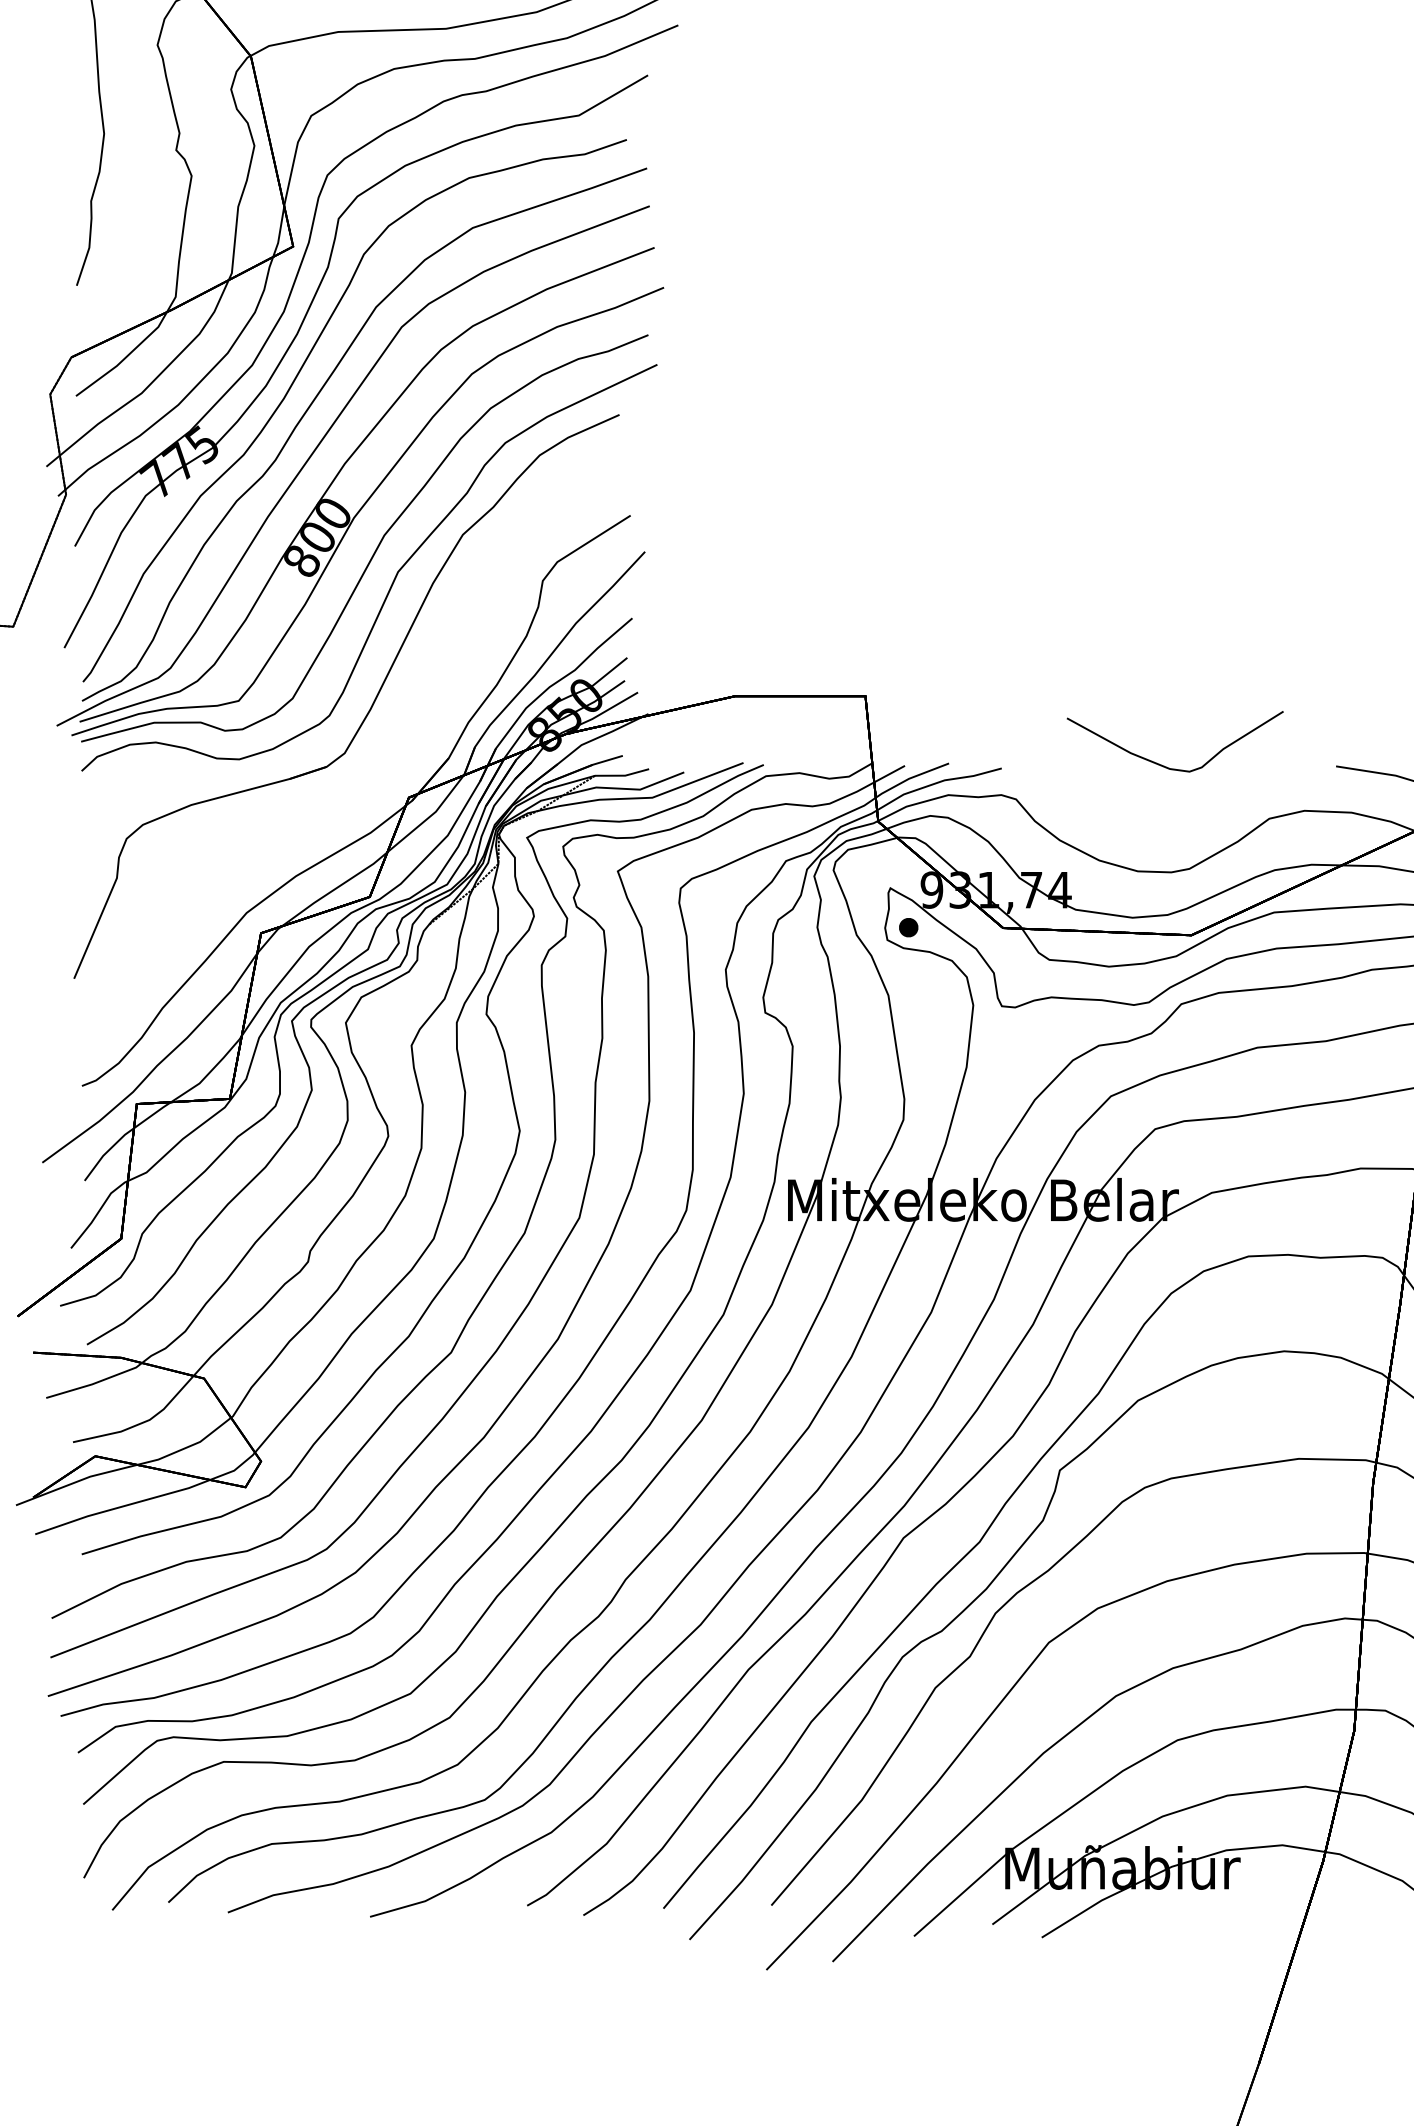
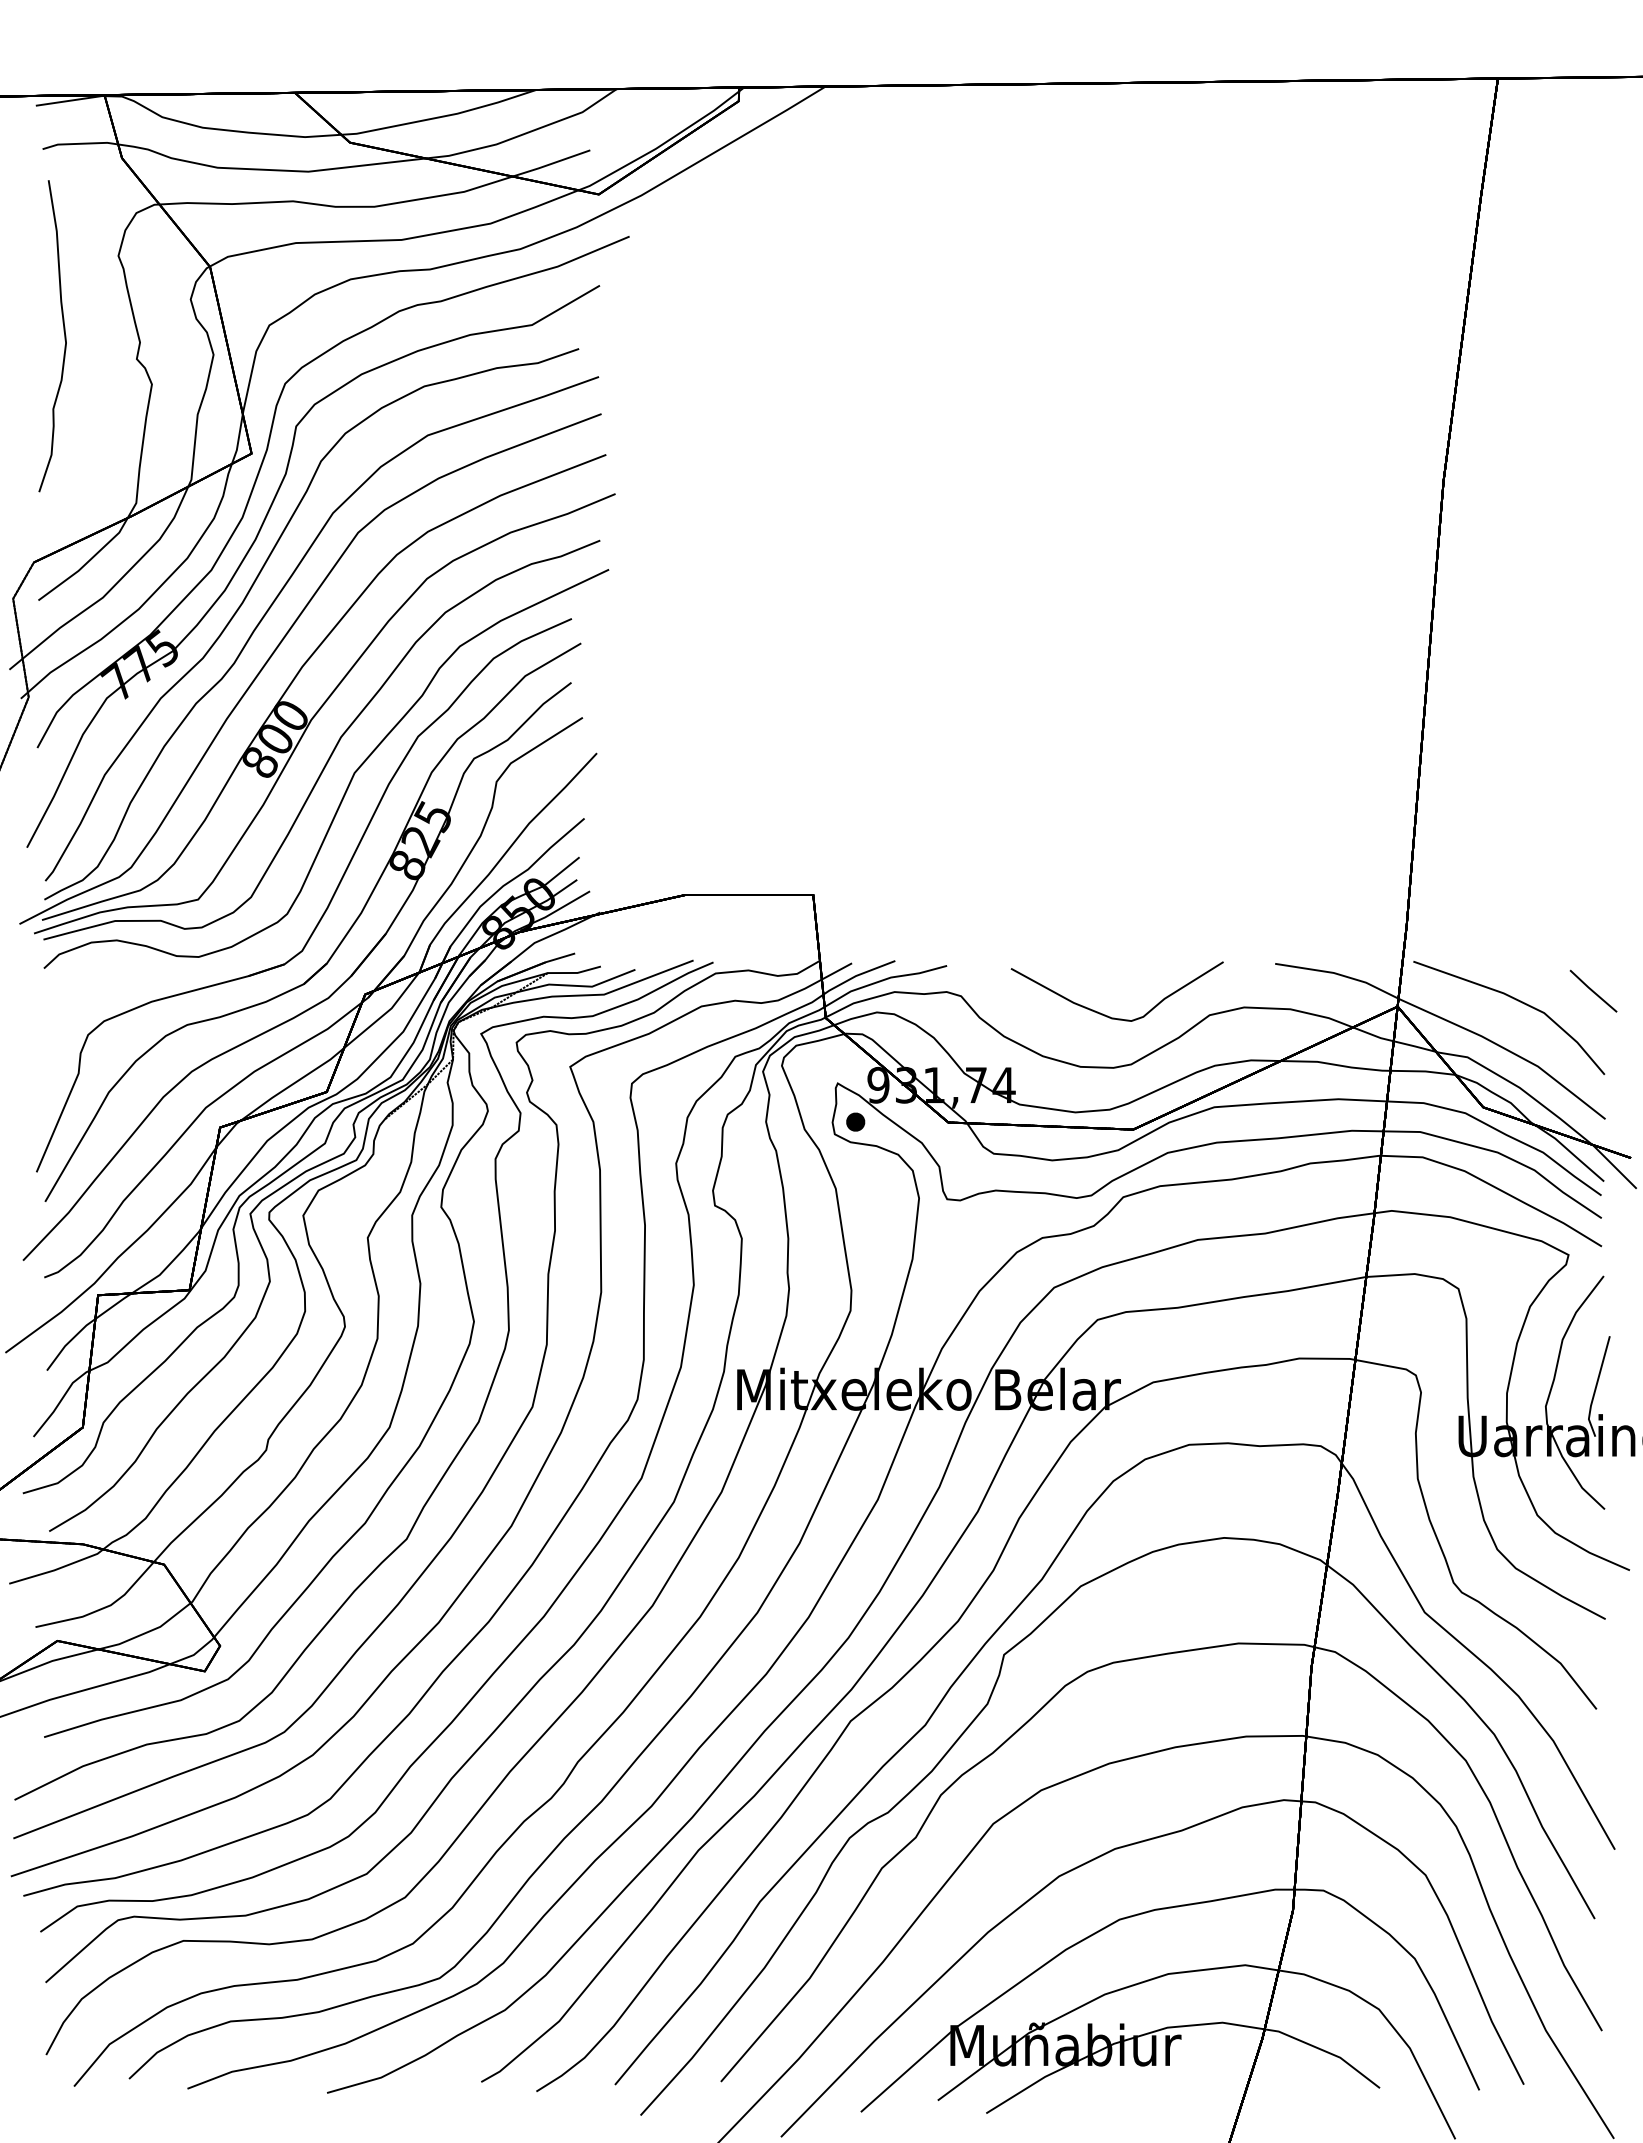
curve: (1163, 765) -> (1105, 1014), moved
part: (362, 771) -> (319, 968), added

